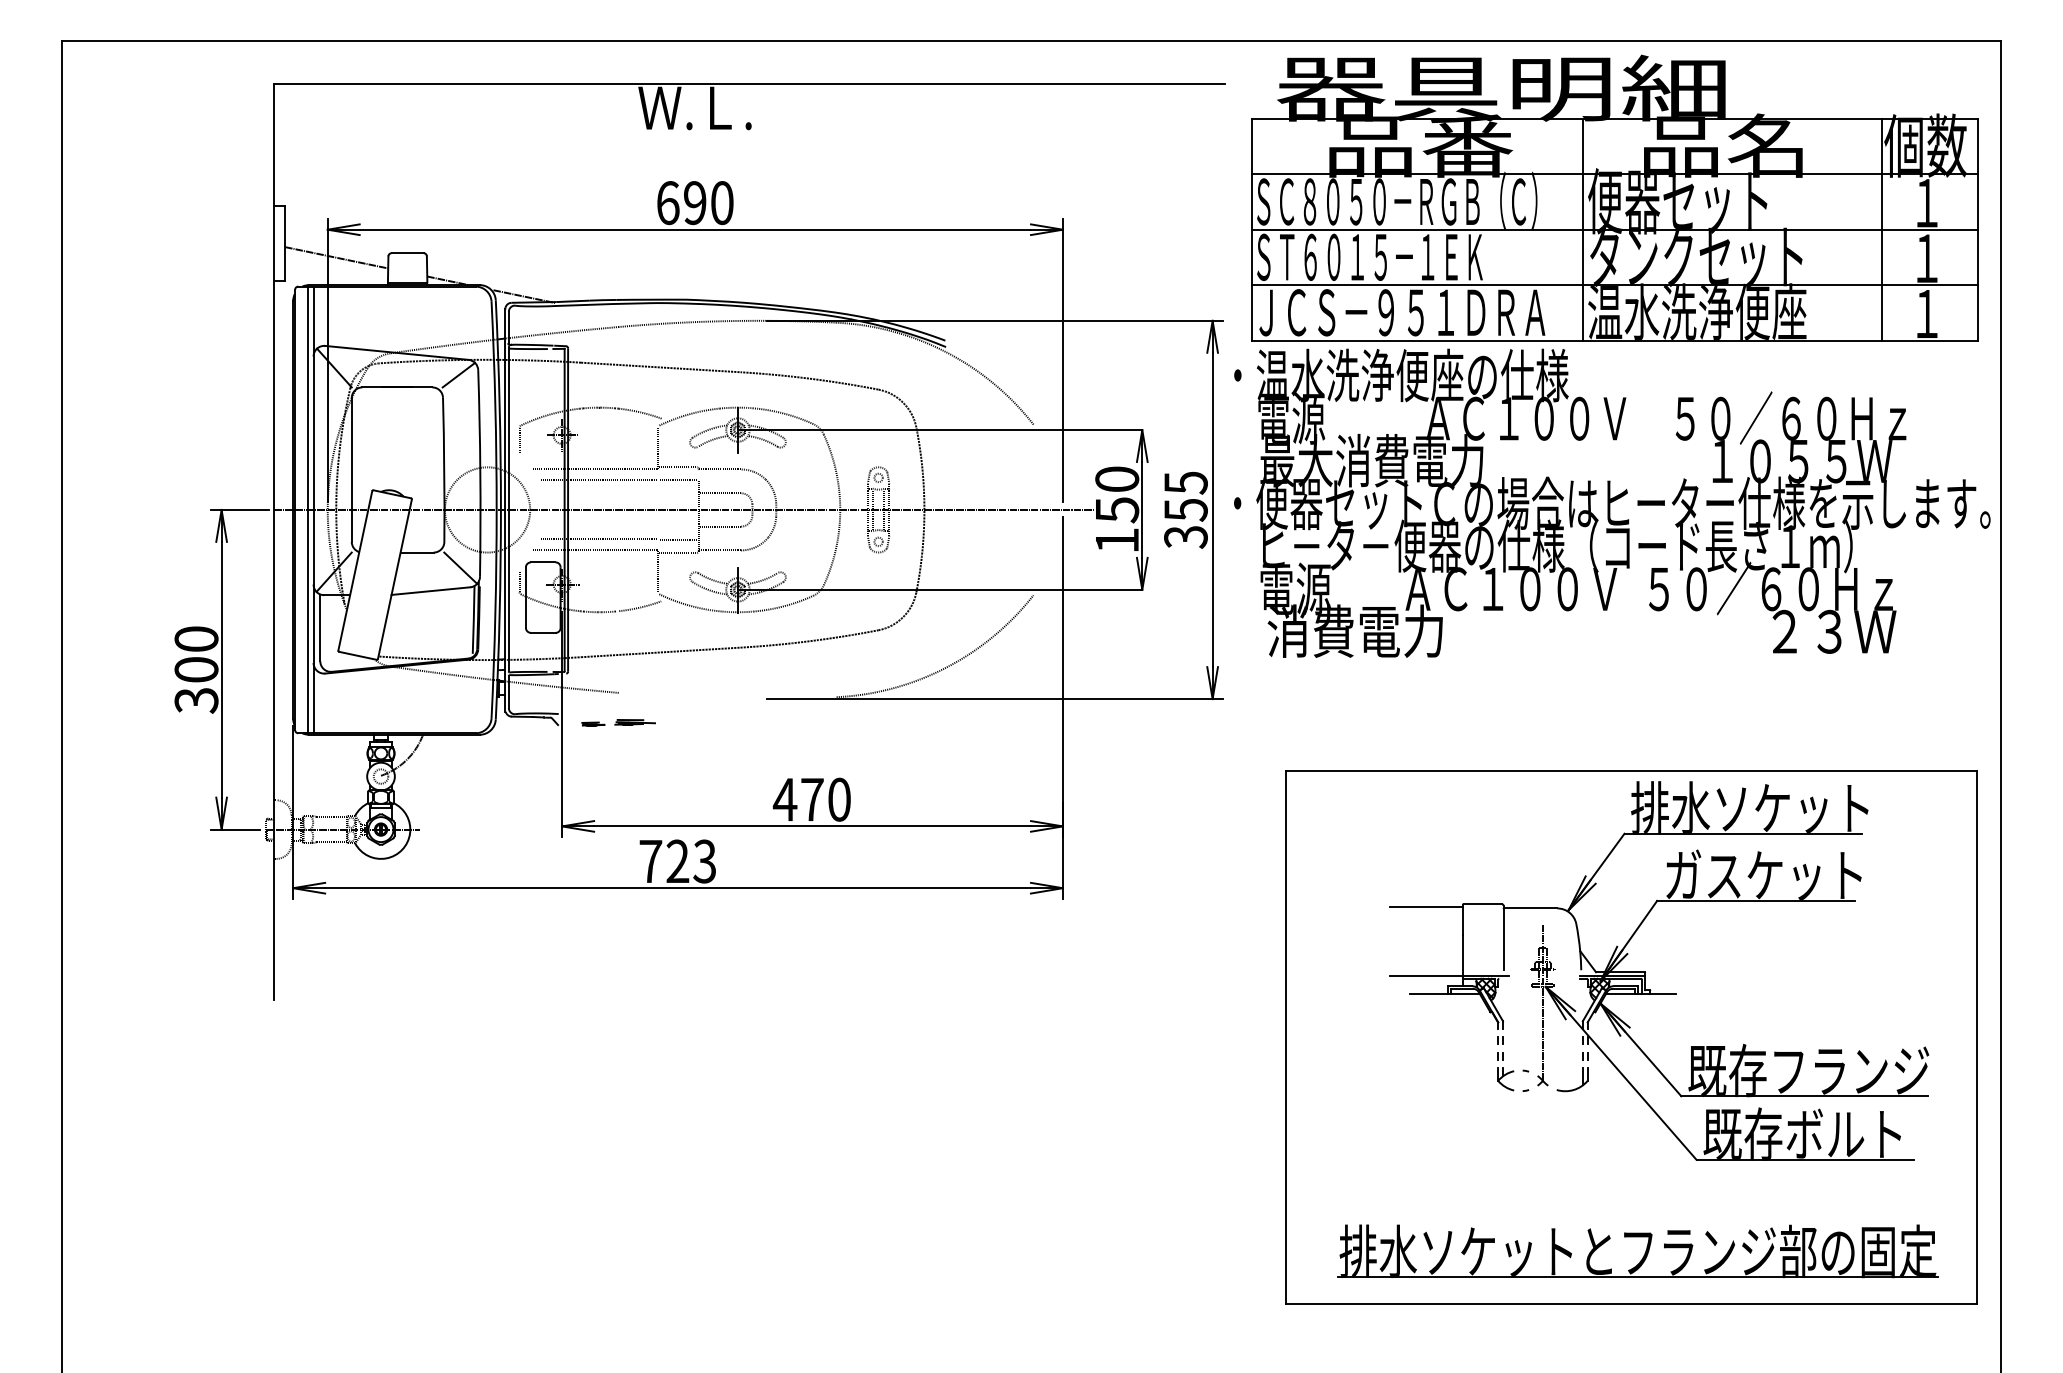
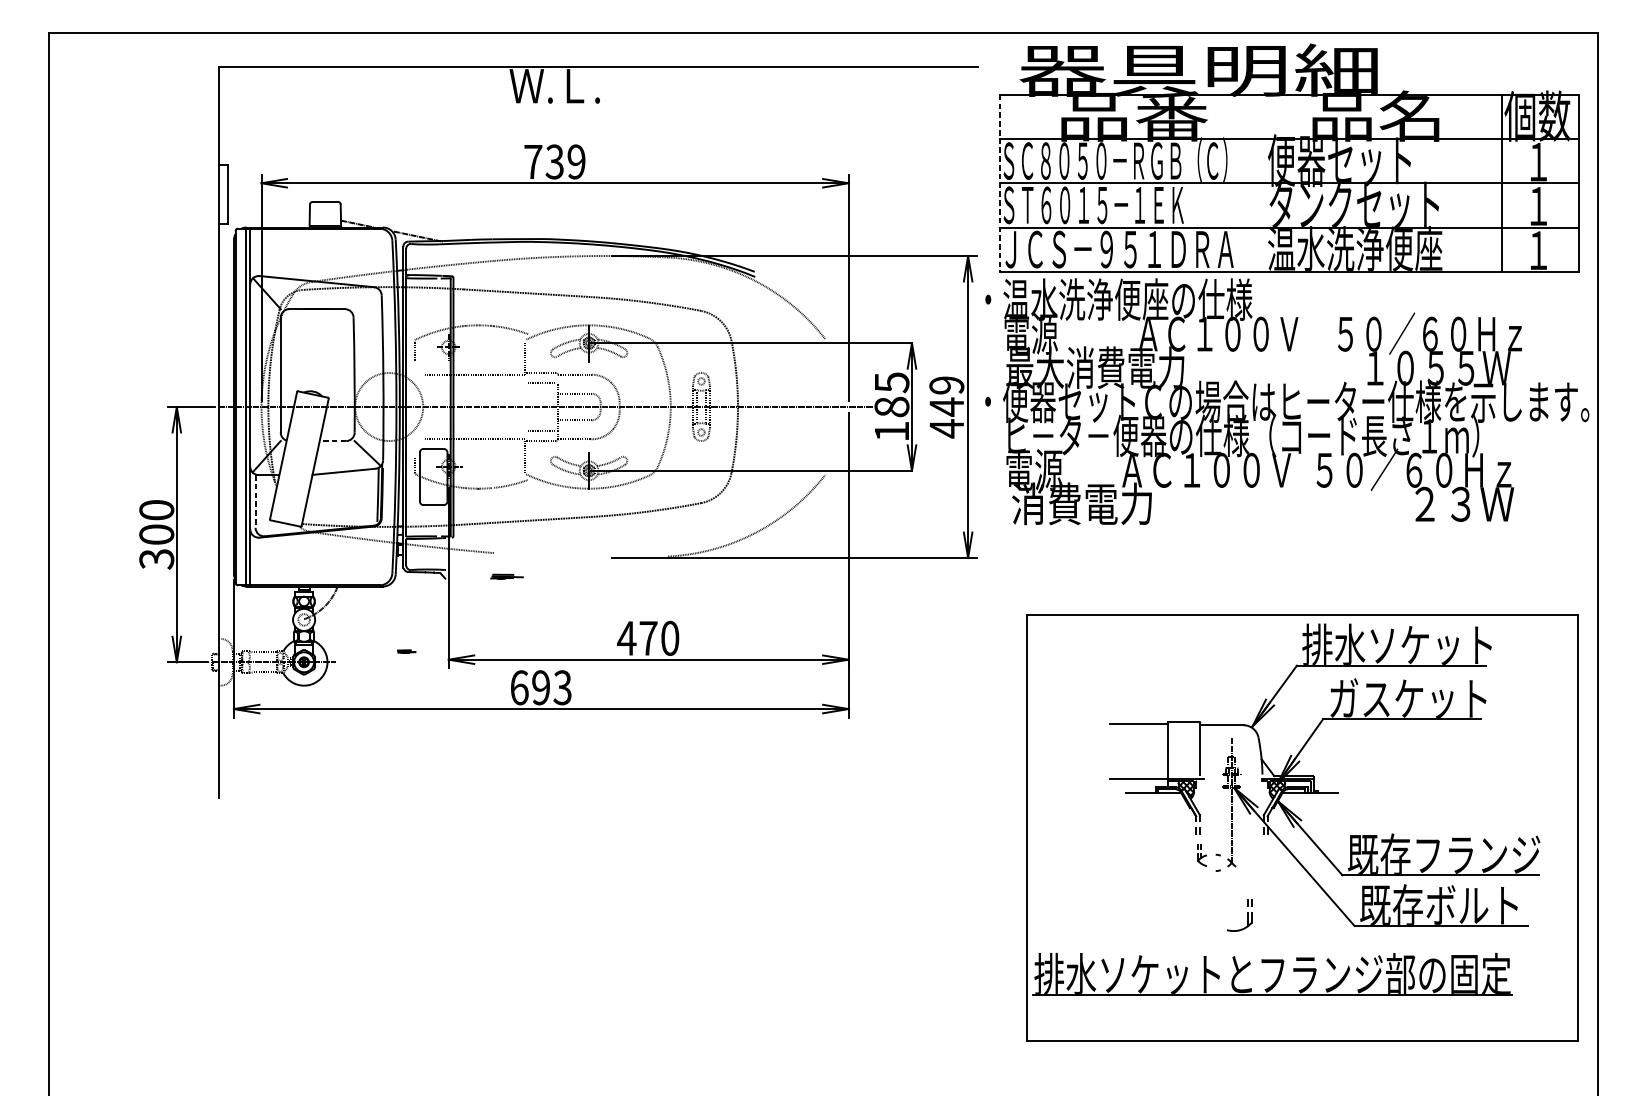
text: (695, 203) -> (555, 162), 690 -> 739
line: (1252, 229) -> (999, 183), solid -> dashed
line: (1583, 229) -> (1264, 183), removed
line: (336, 257) -> (268, 205), removed
line: (458, 374) -> (365, 298), removed
line: (599, 480) -> (478, 383), removed
text: (1117, 494) -> (892, 394), 150 -> 185
text: (1185, 510) -> (946, 407), 355 -> 449
line: (599, 539) -> (478, 430), removed
line: (417, 552) -> (333, 441), solid -> dashed
line: (320, 628) -> (255, 501), solid -> dashed
part: (593, 723) -> (406, 651), moved
text: (664, 861) -> (530, 687), 723 -> 693
part: (1505, 1071) -> (1201, 855), size x0.7
part: (1582, 1072) -> (1247, 916), moved
part: (1643, 1255) -> (1277, 977), moved

